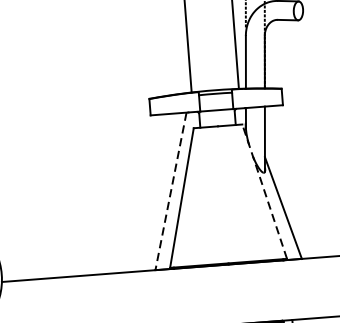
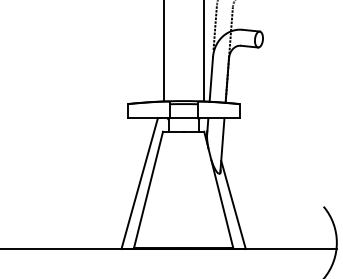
line: (170, 191) -> (139, 183), dashed -> solid
line: (264, 191) -> (218, 189), dashed -> solid

